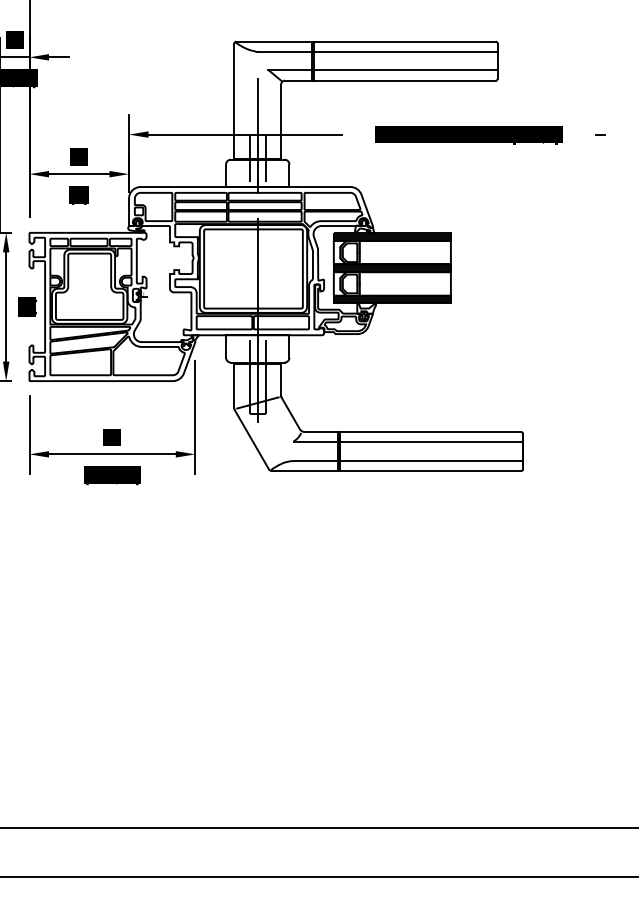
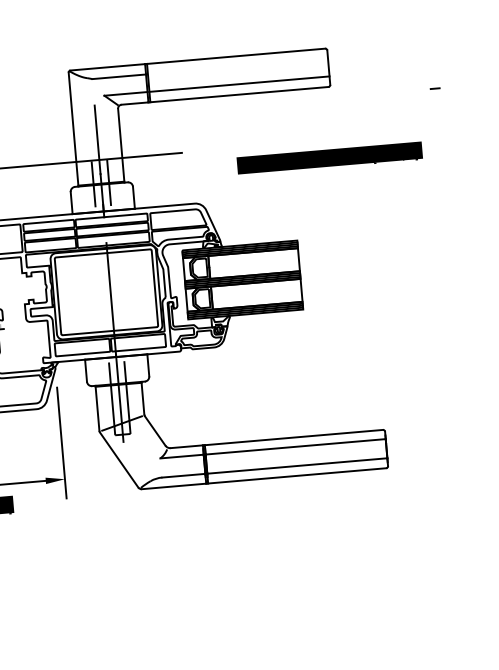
line: (405, 52) -> (237, 66), removed
line: (600, 134) -> (435, 88), moved
text: (468, 135) -> (329, 158), moved

